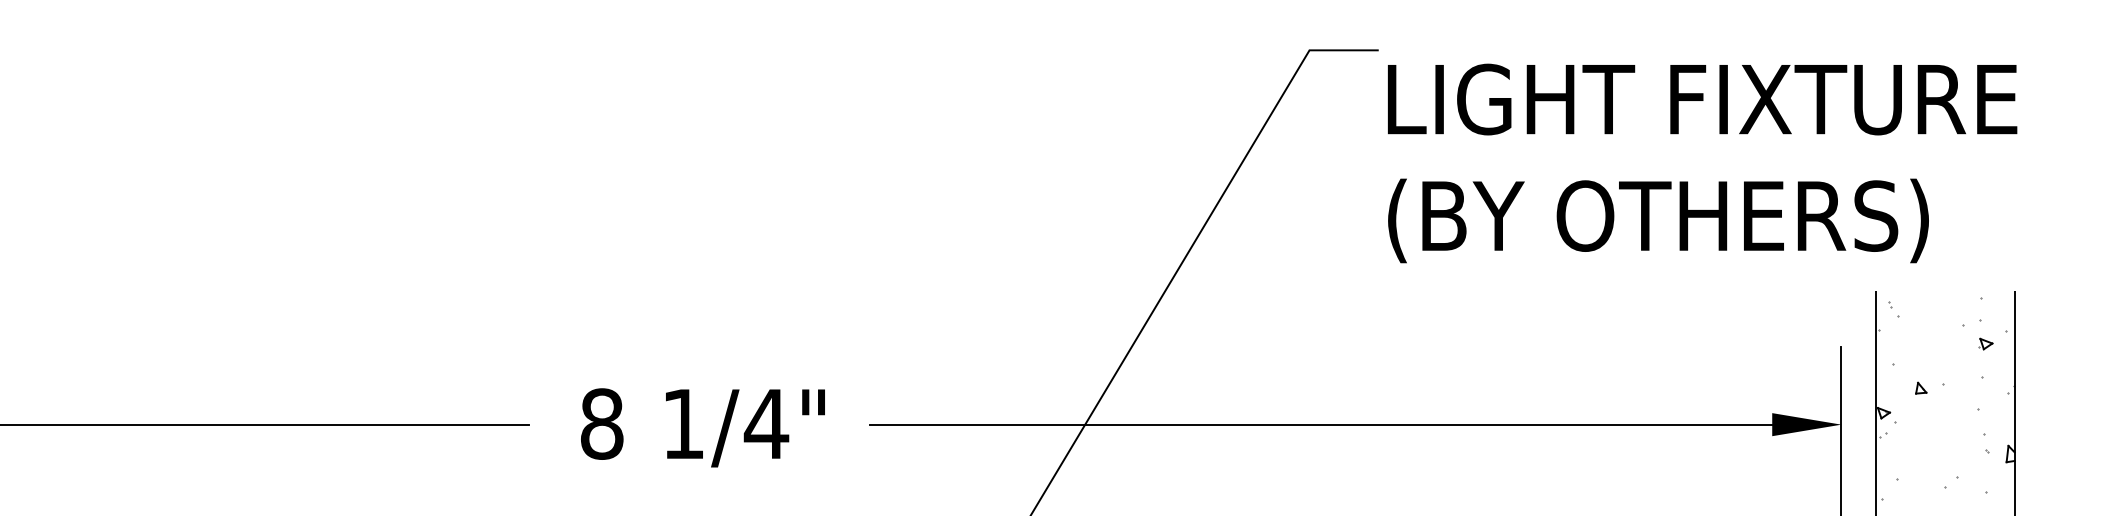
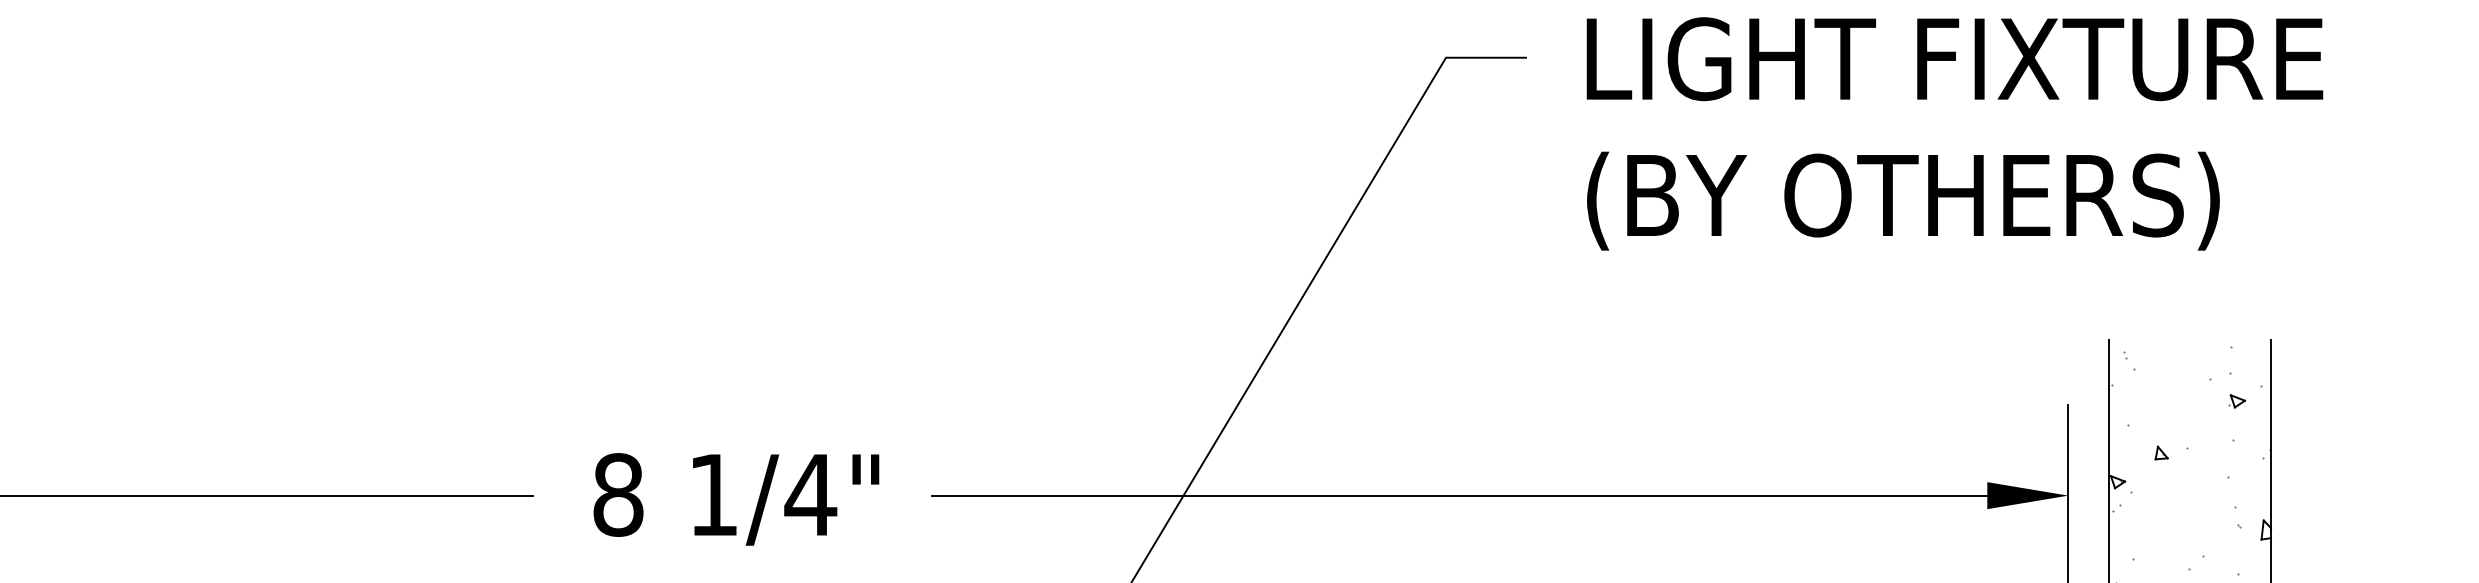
text: (1702, 163) -> (1954, 133), moved

